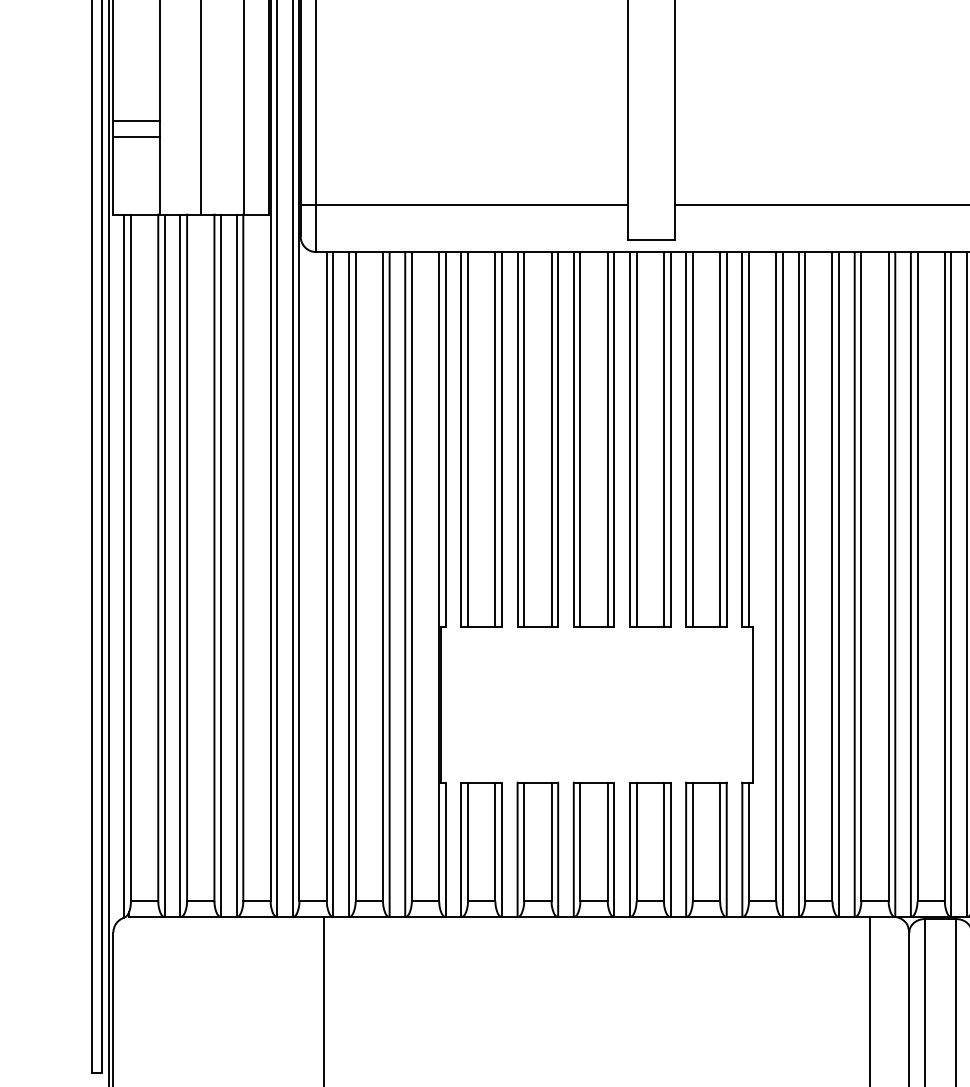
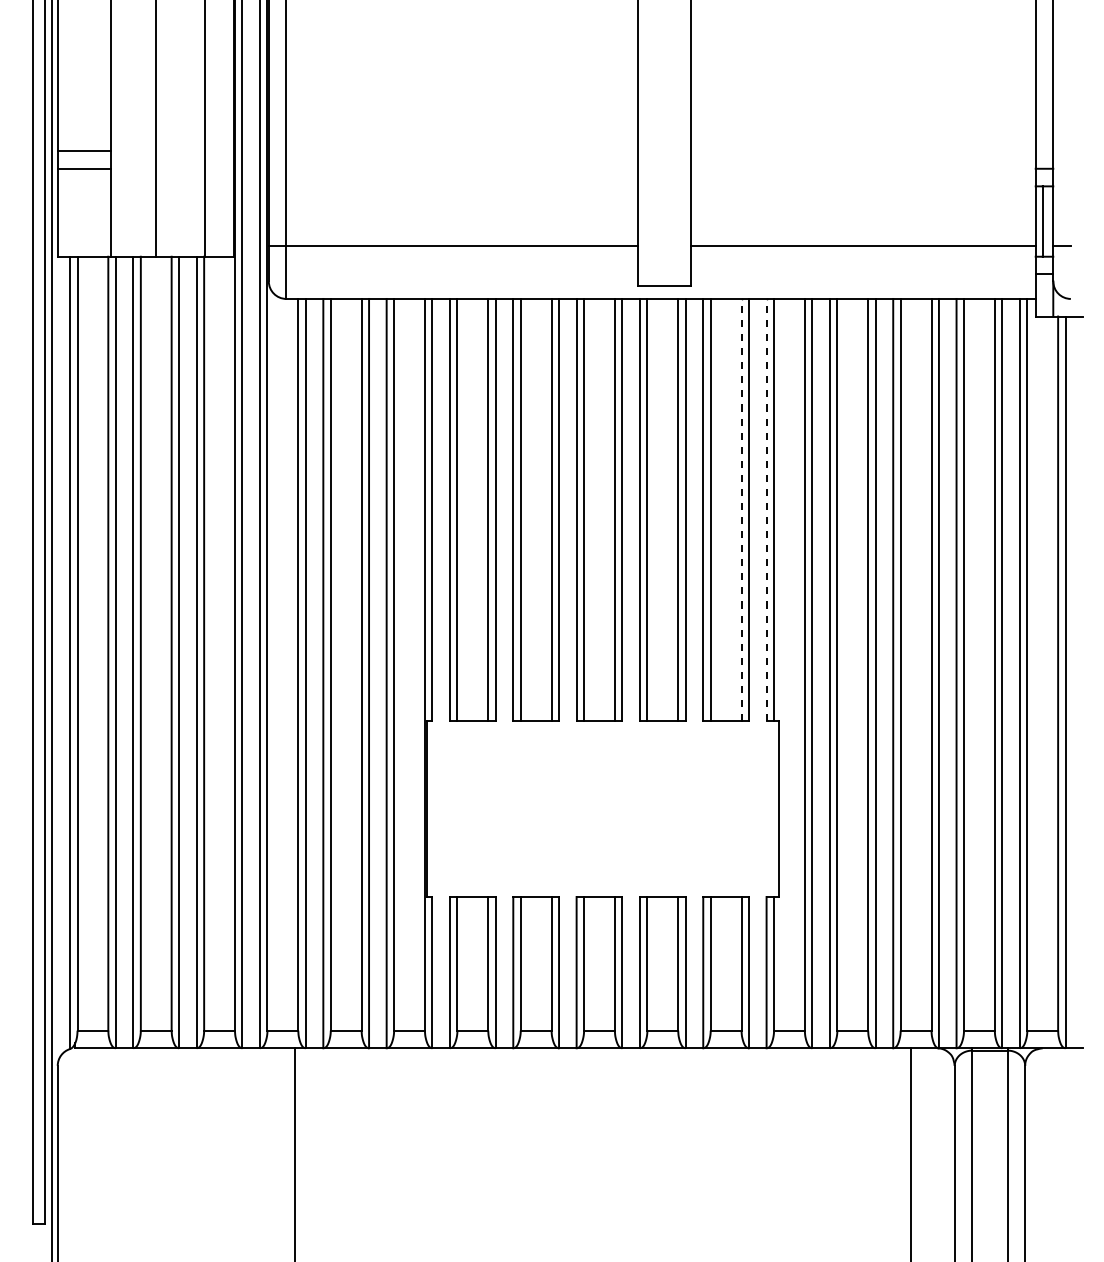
line: (720, 438) -> (741, 509), solid -> dashed
line: (742, 438) -> (766, 509), solid -> dashed

